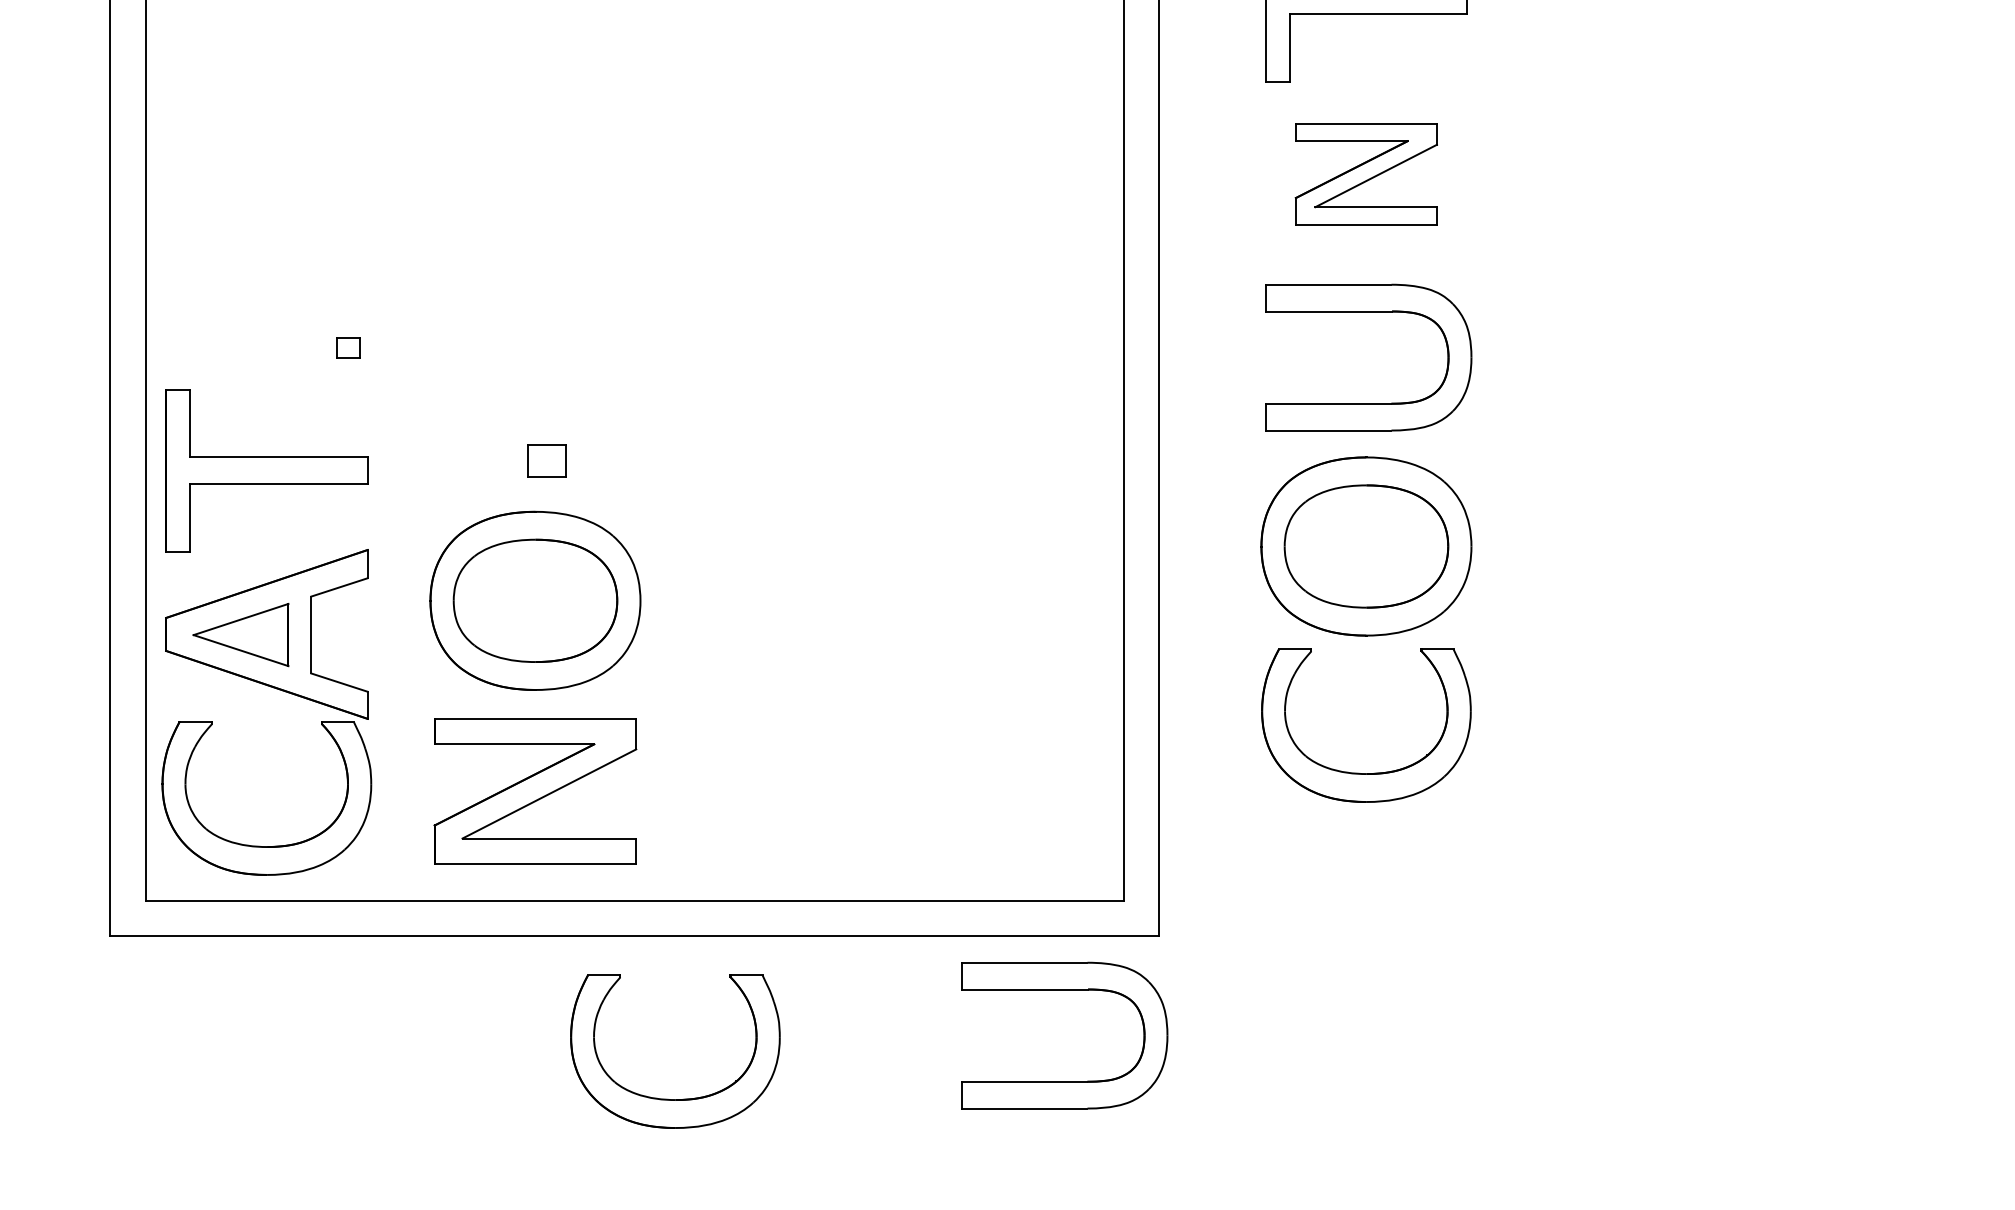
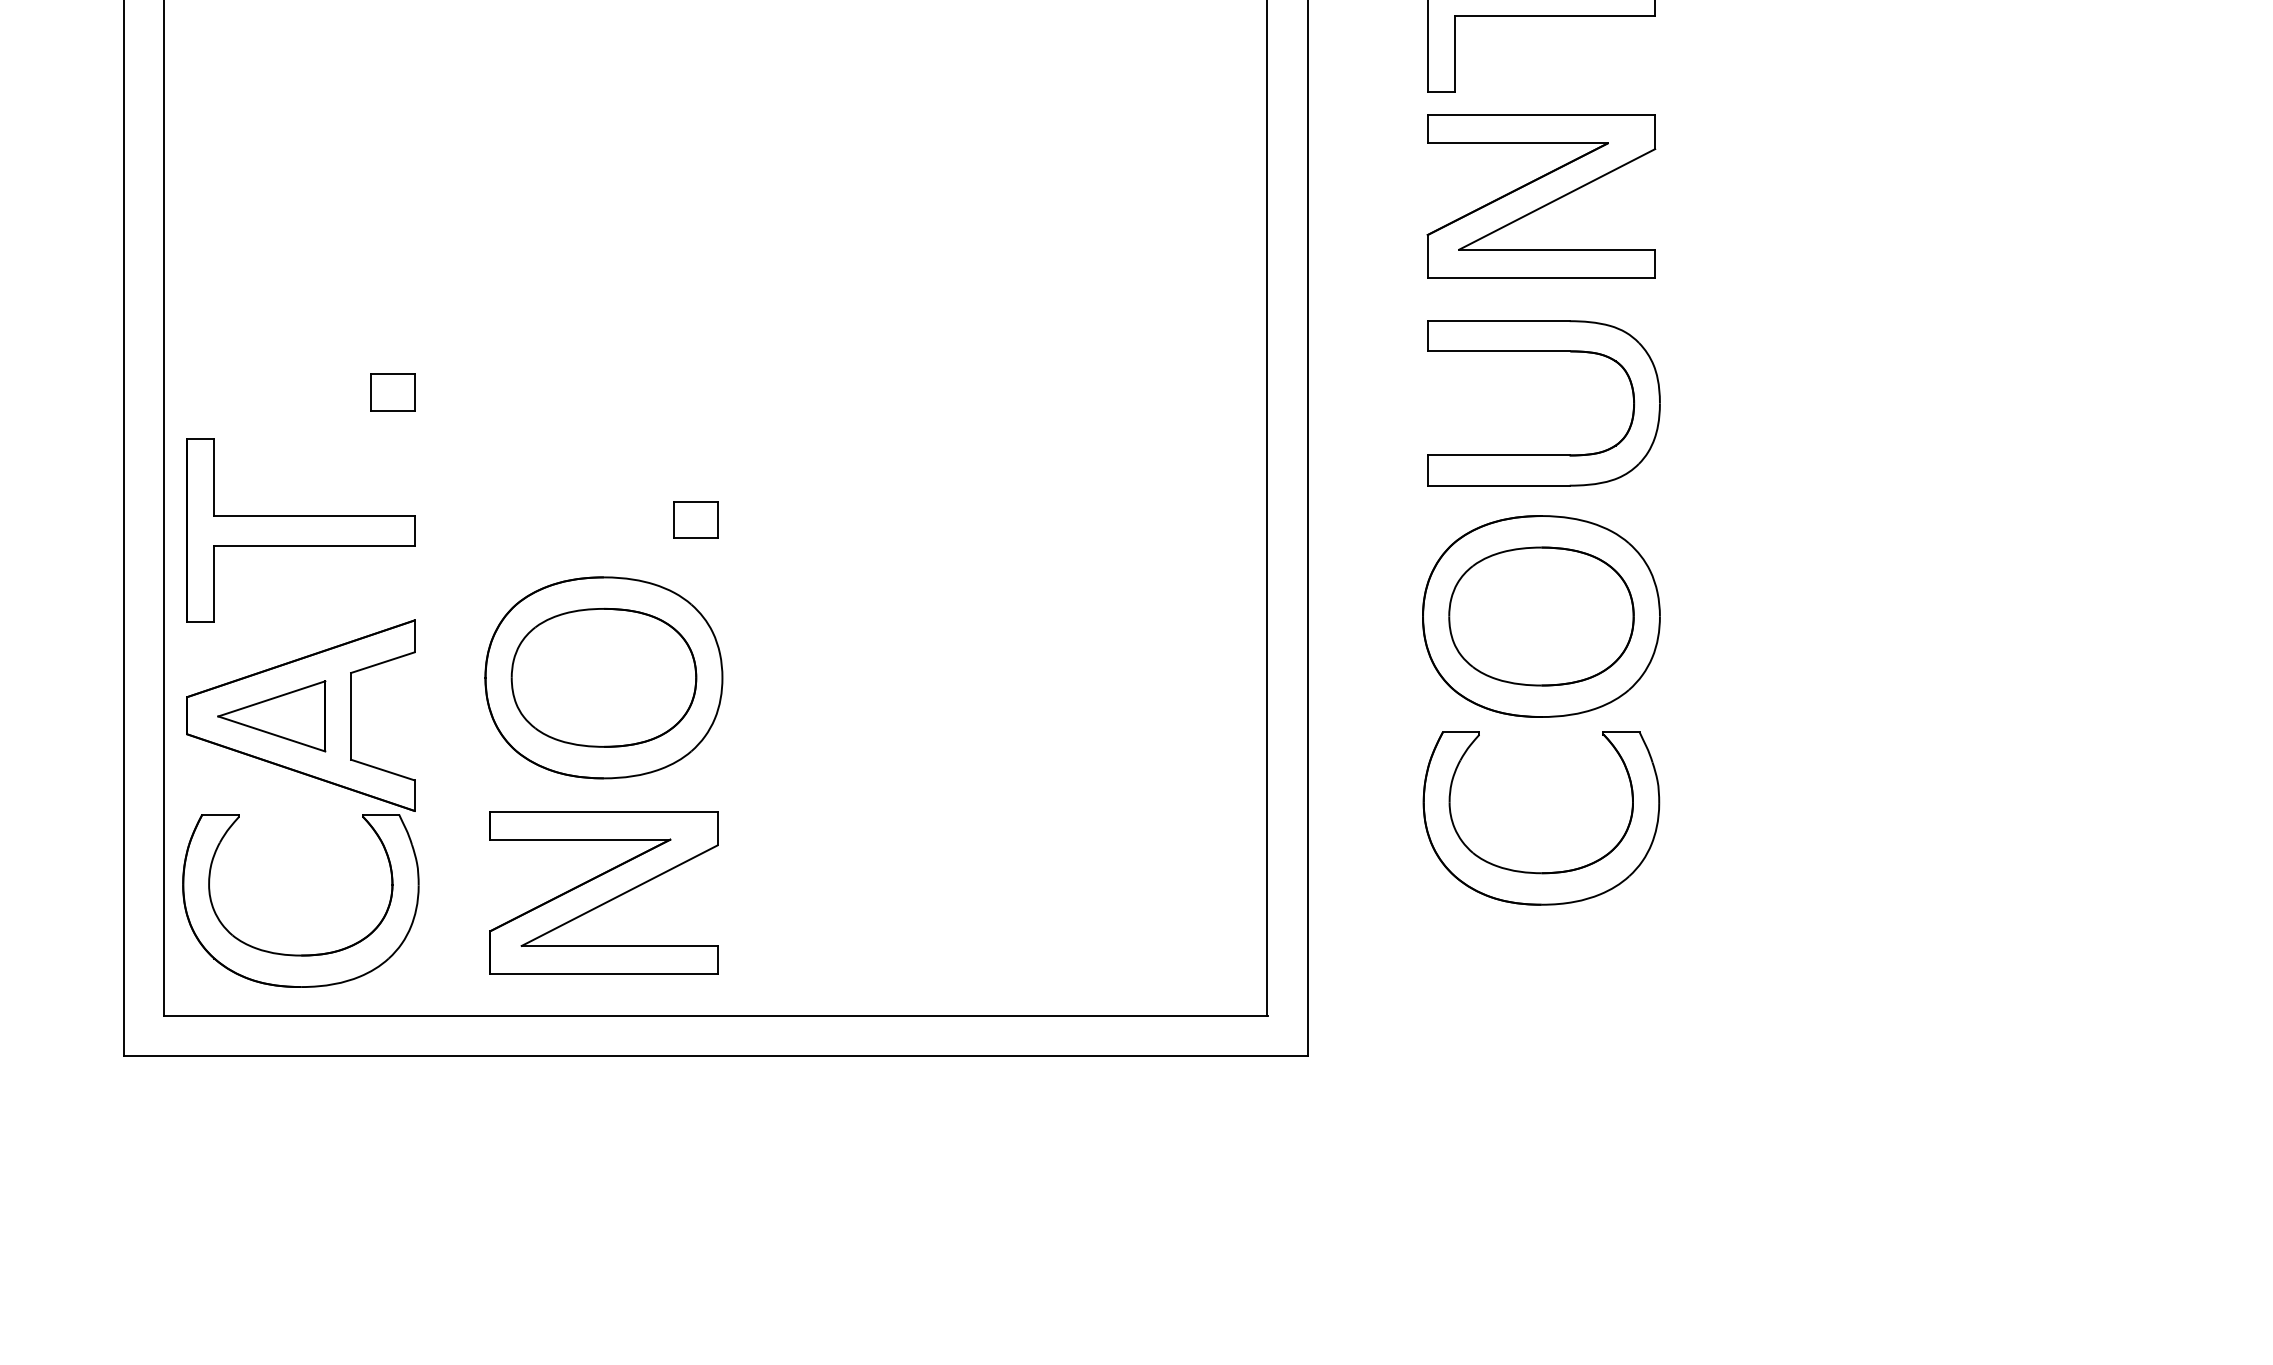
part: (1366, 173) -> (1541, 195), size x1.43
part: (348, 347) -> (393, 391), size x1.67
part: (546, 460) -> (695, 519), moved
part: (1064, 990) -> (1200, 1117), removed
part: (667, 1098) -> (752, 1239), removed

